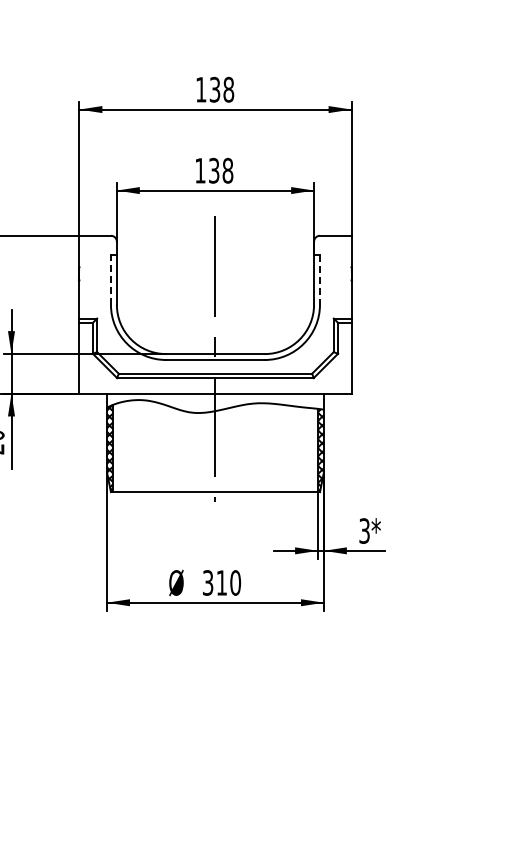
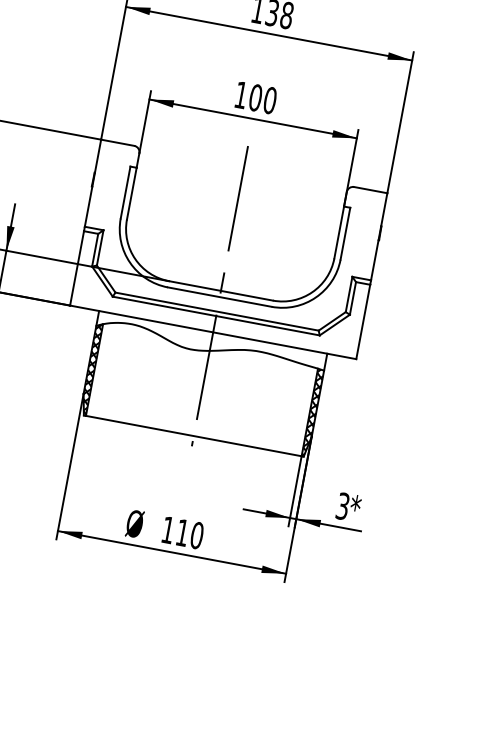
text: (220, 170) -> (262, 98), 138 -> 100
line: (110, 280) -> (125, 192), dashed -> solid
line: (319, 280) -> (344, 233), dashed -> solid
text: (208, 582) -> (168, 529), 310 -> 110

